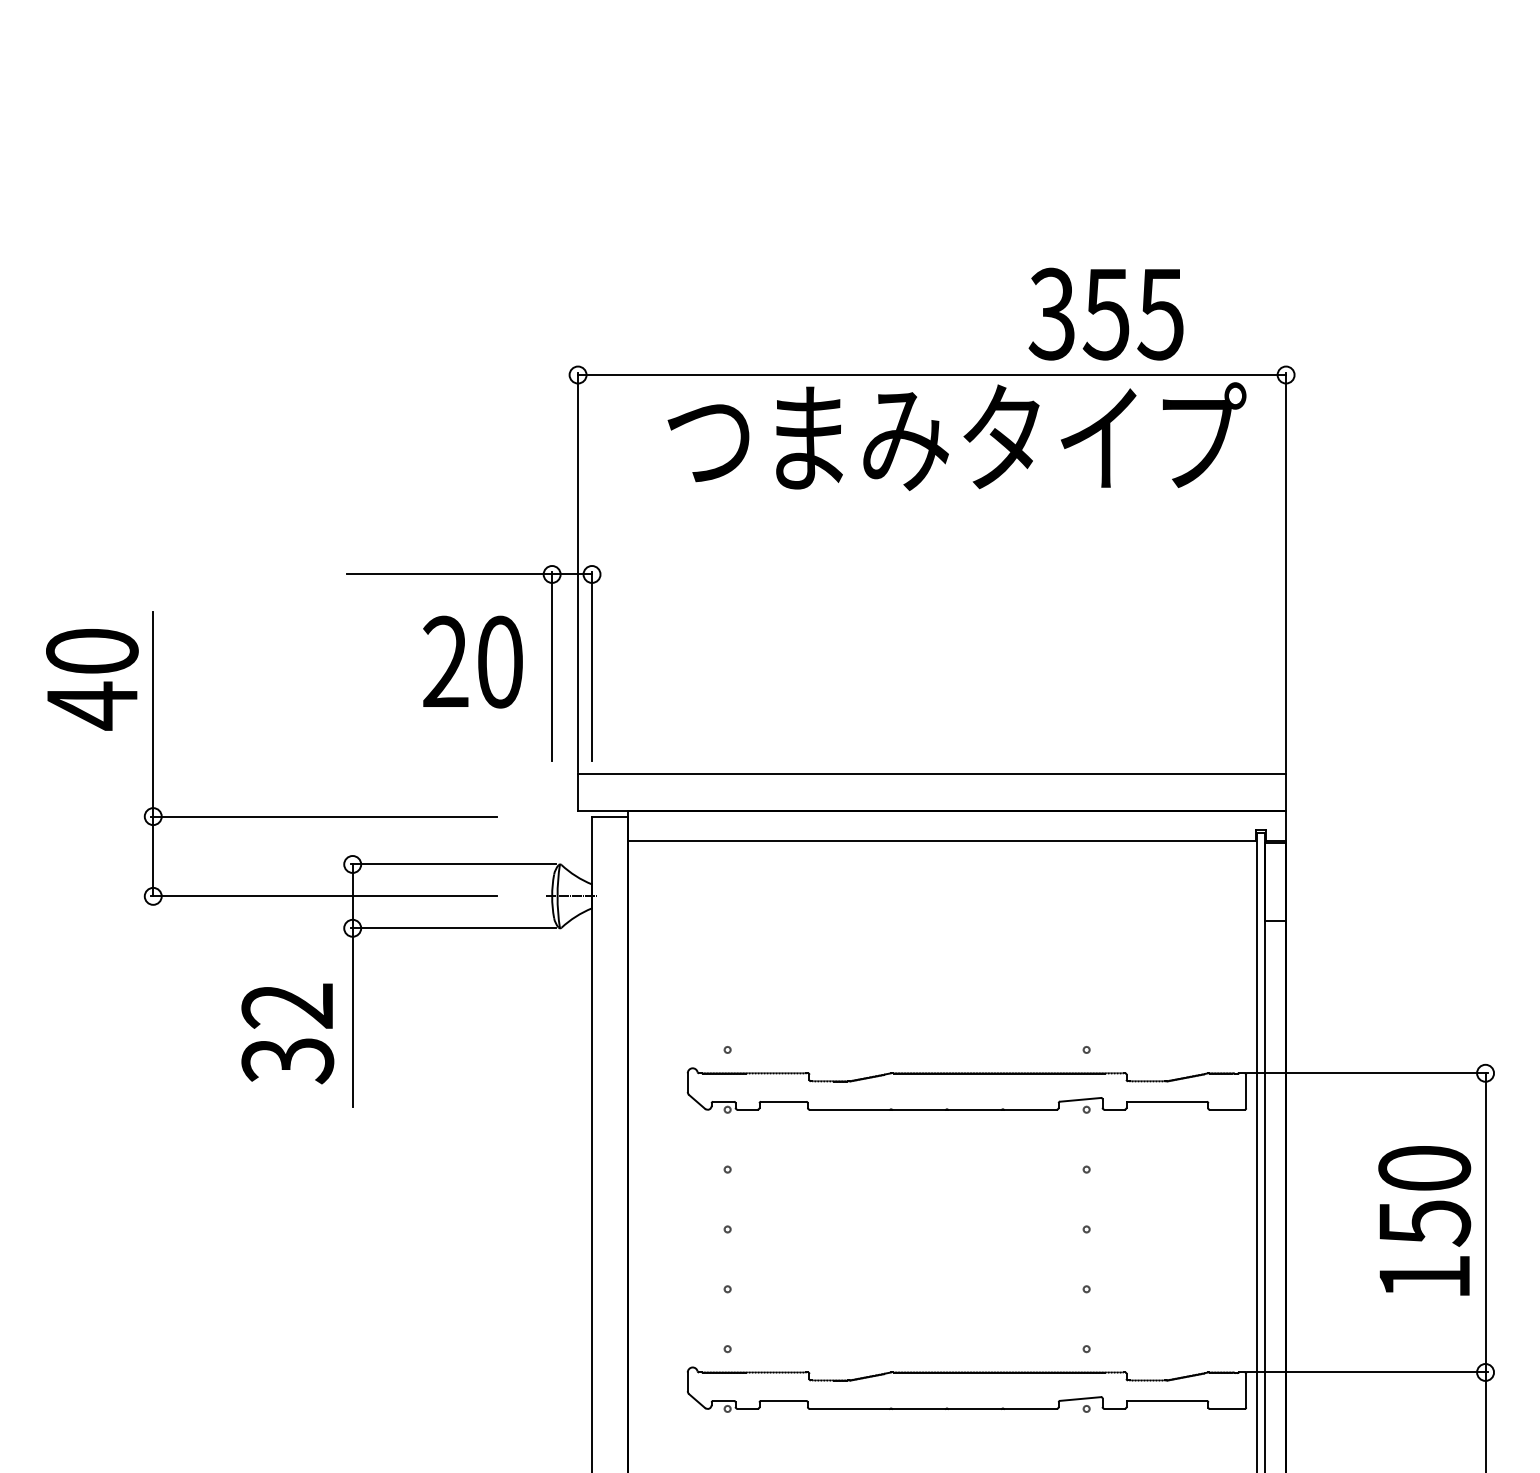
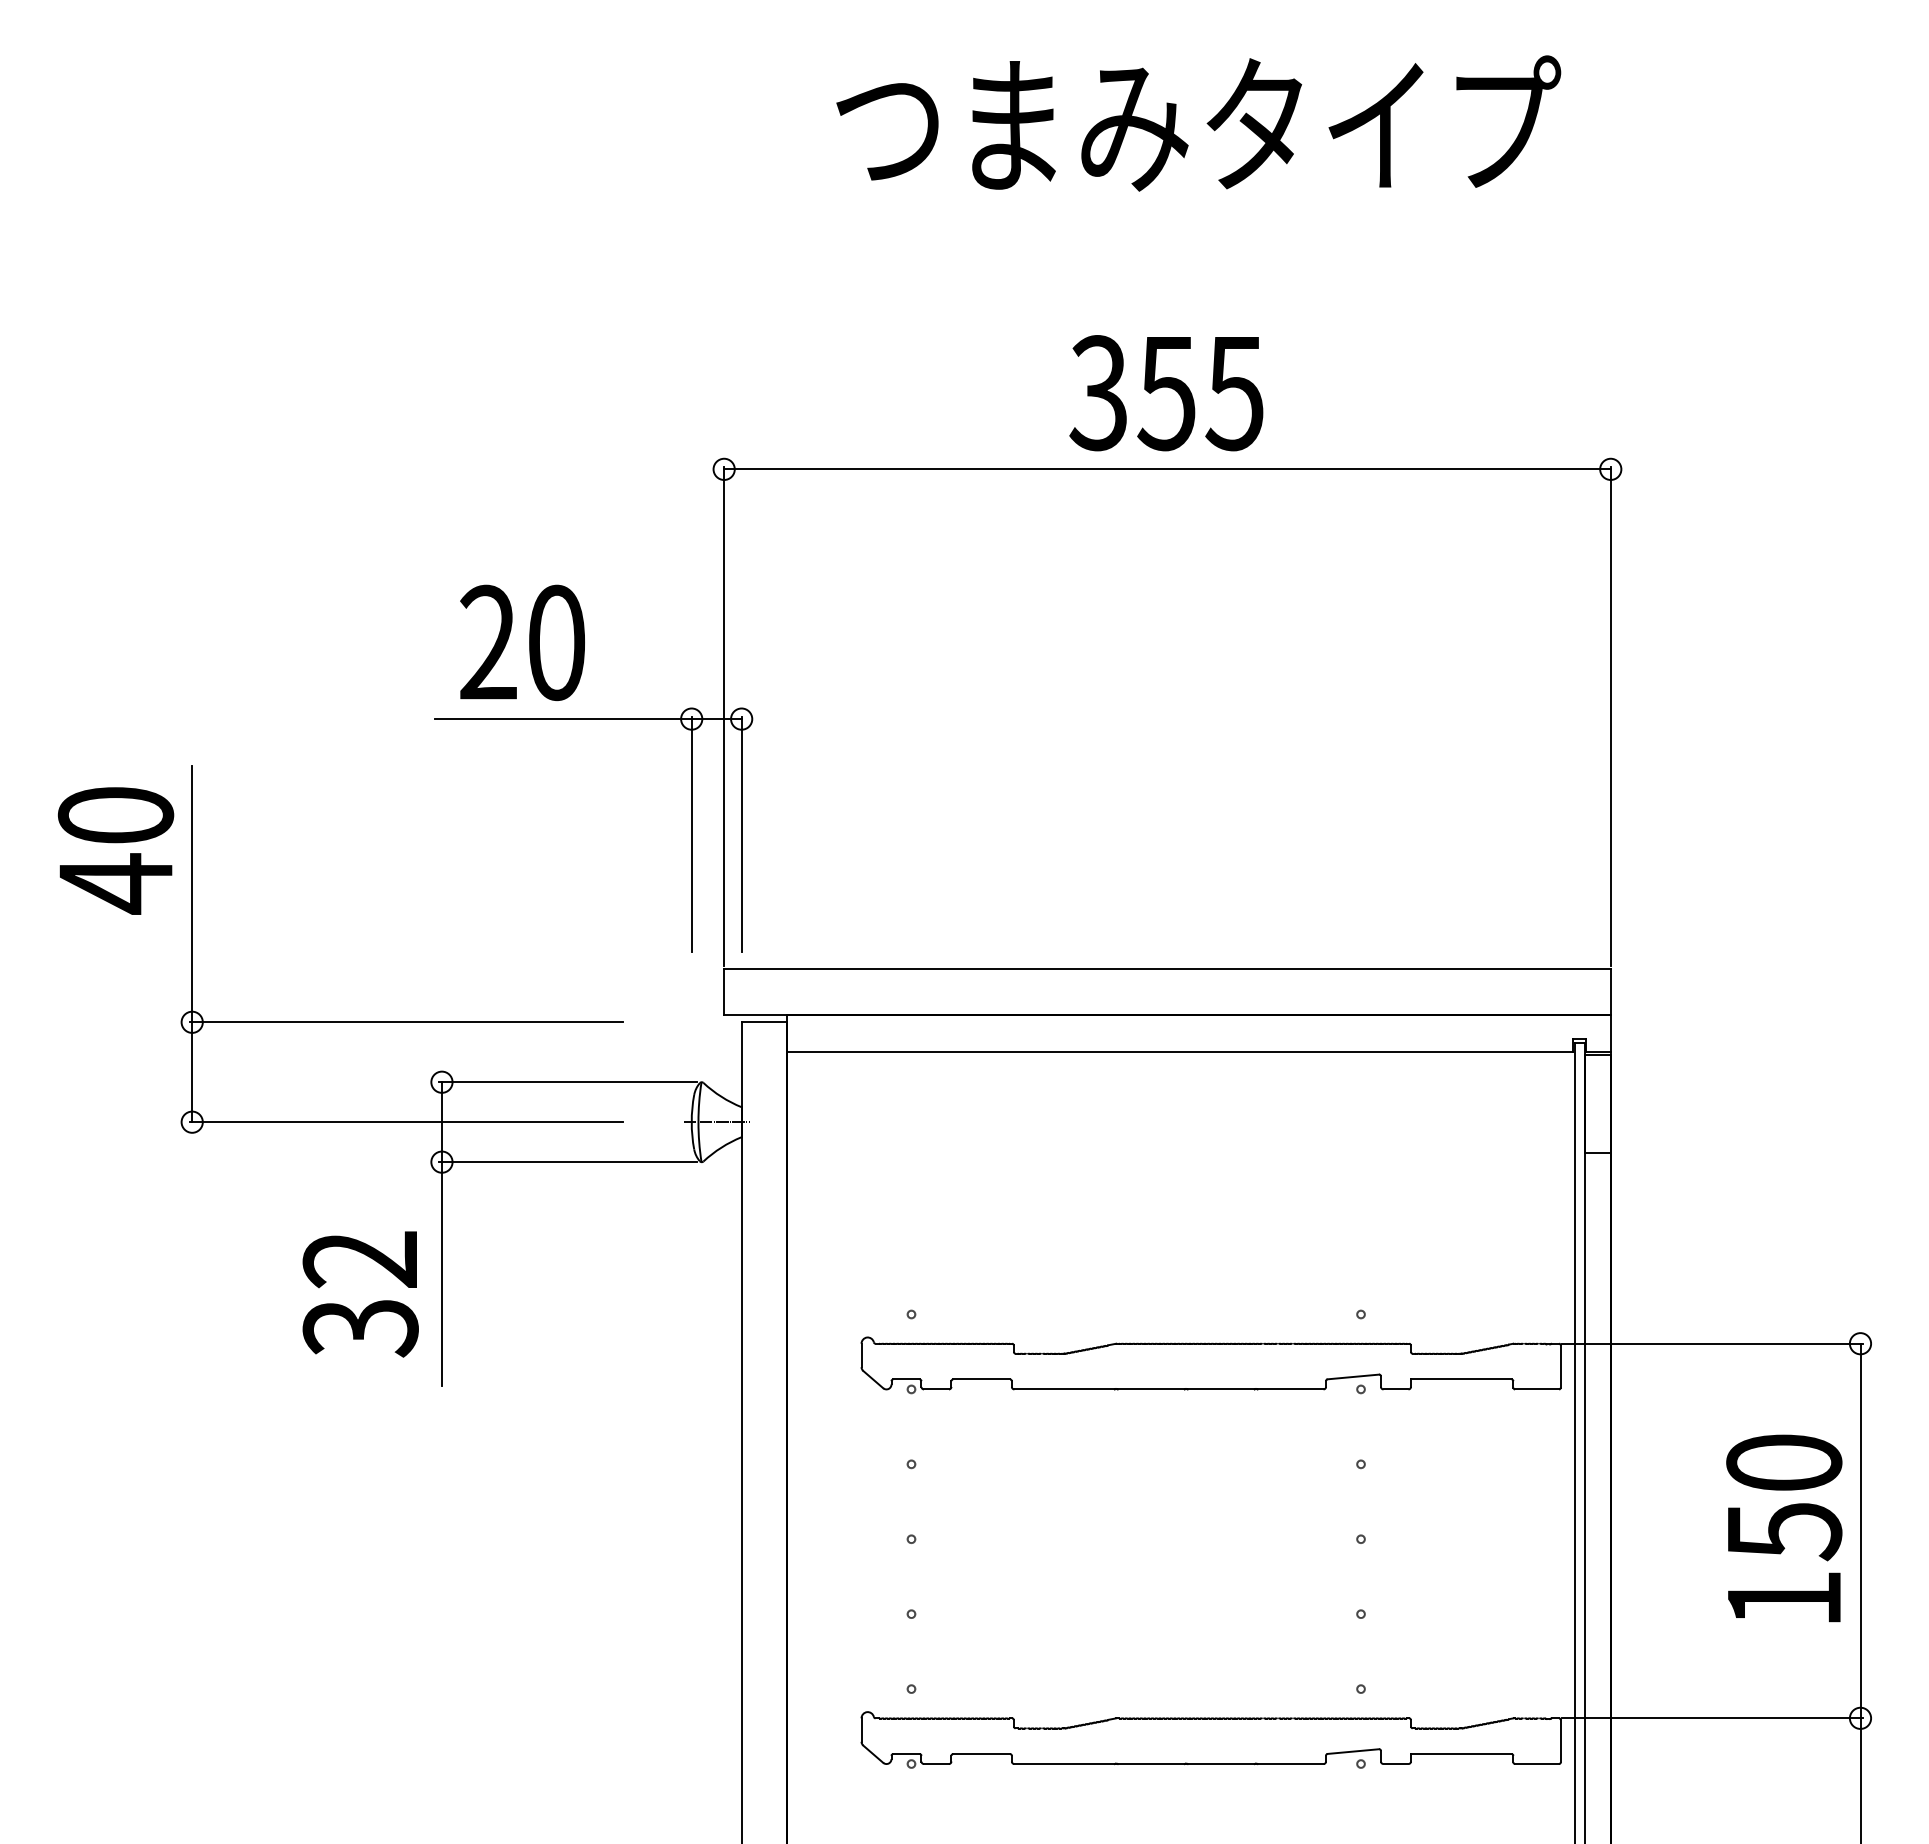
text: (1106, 314) -> (1166, 393), moved
text: (956, 436) -> (1198, 123), moved
text: (472, 661) -> (522, 642), moved

